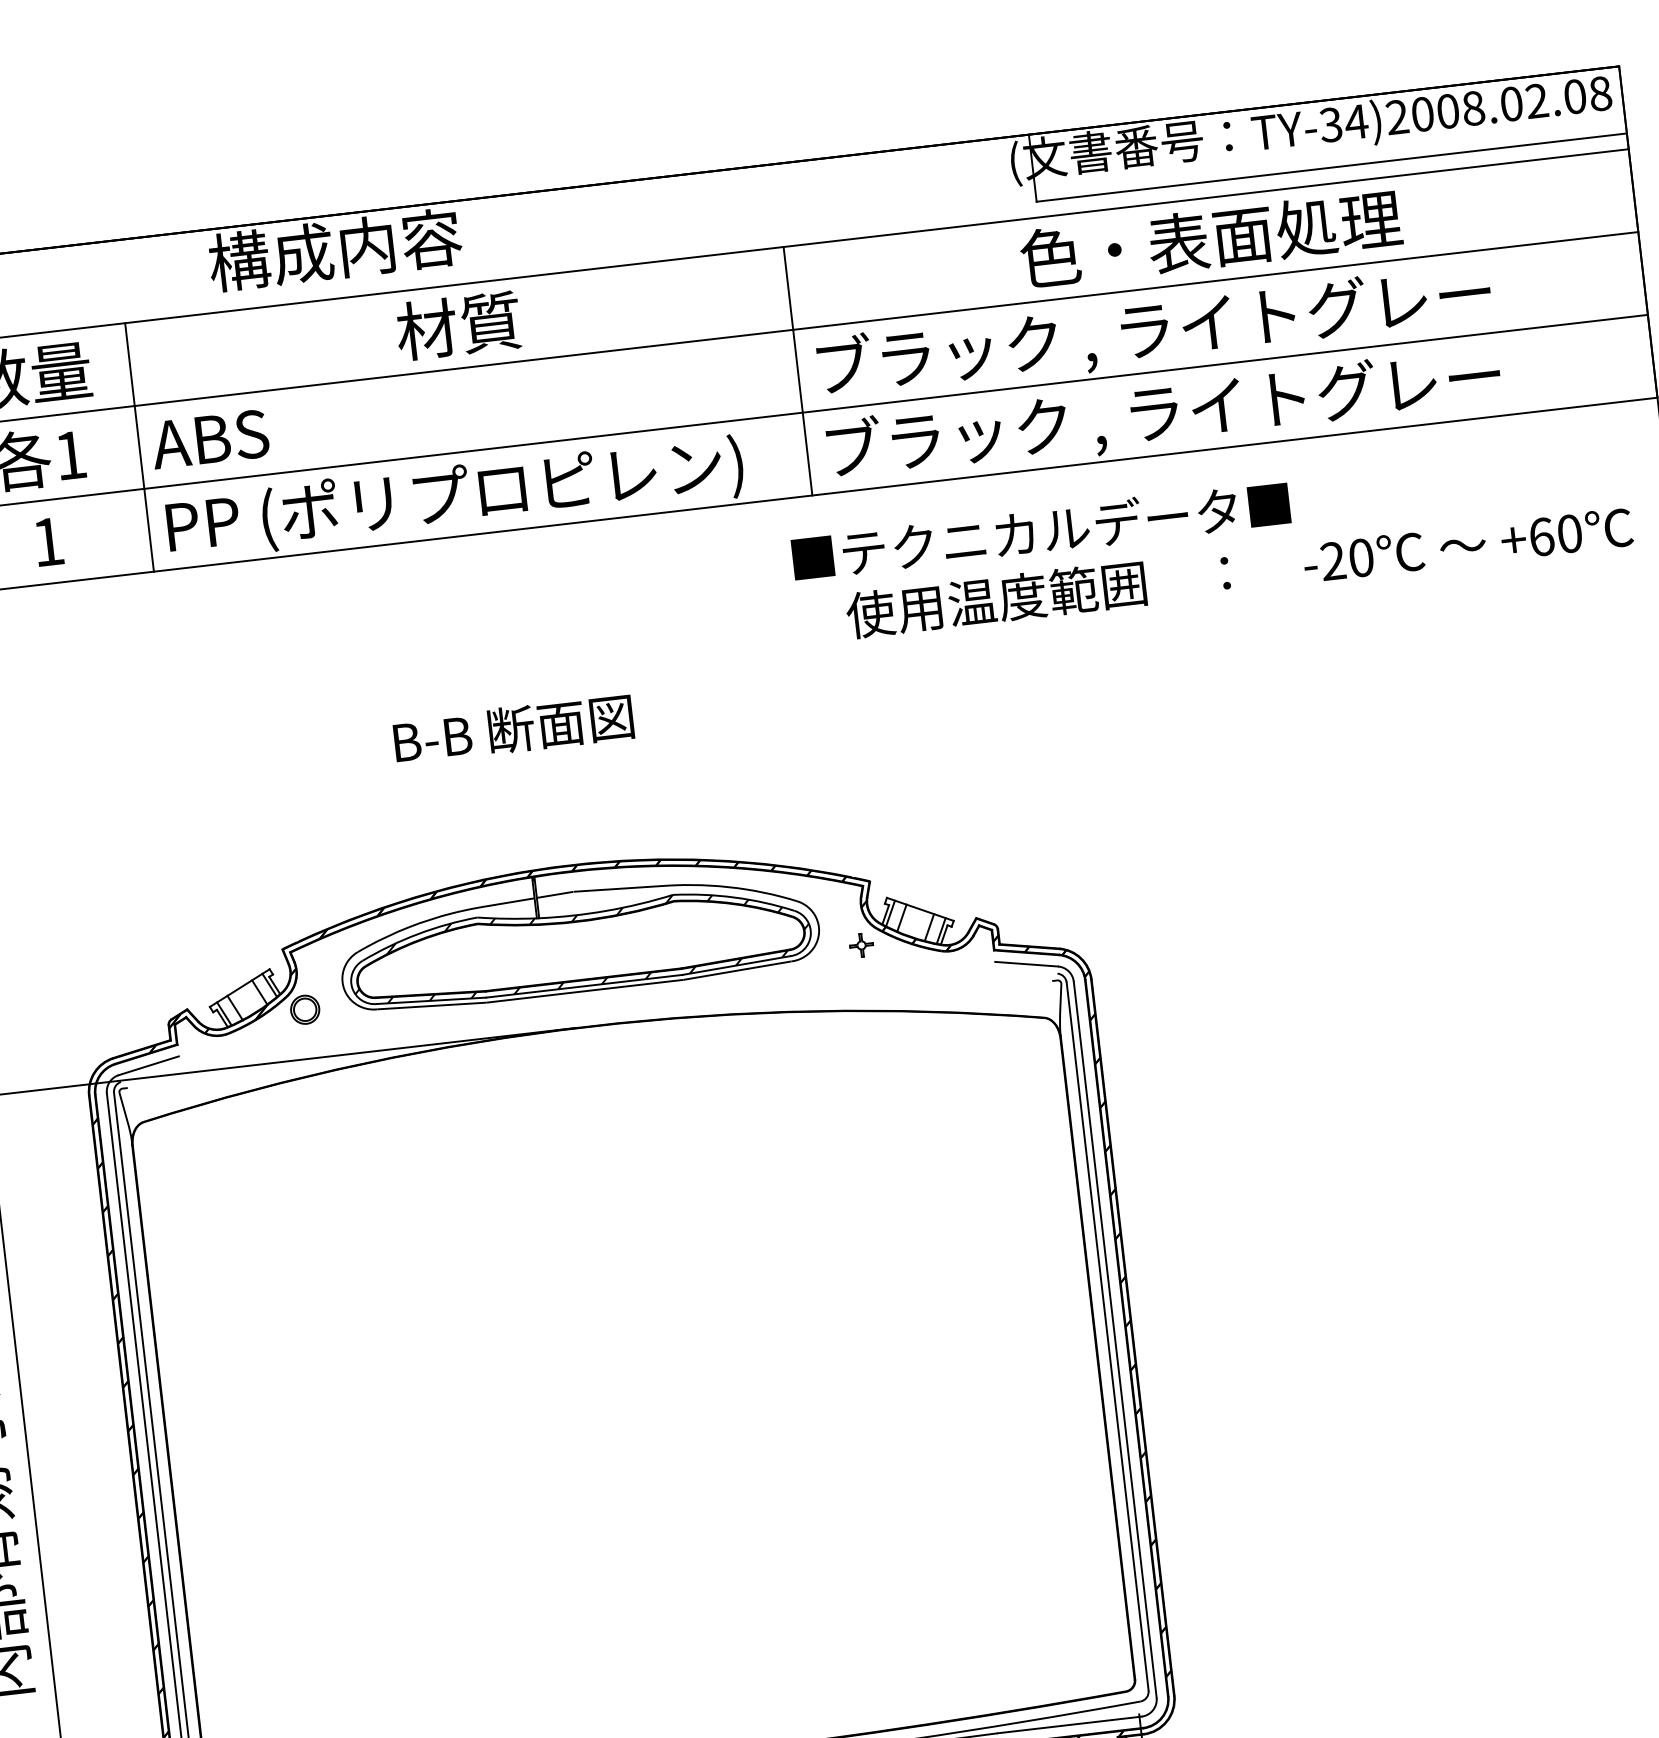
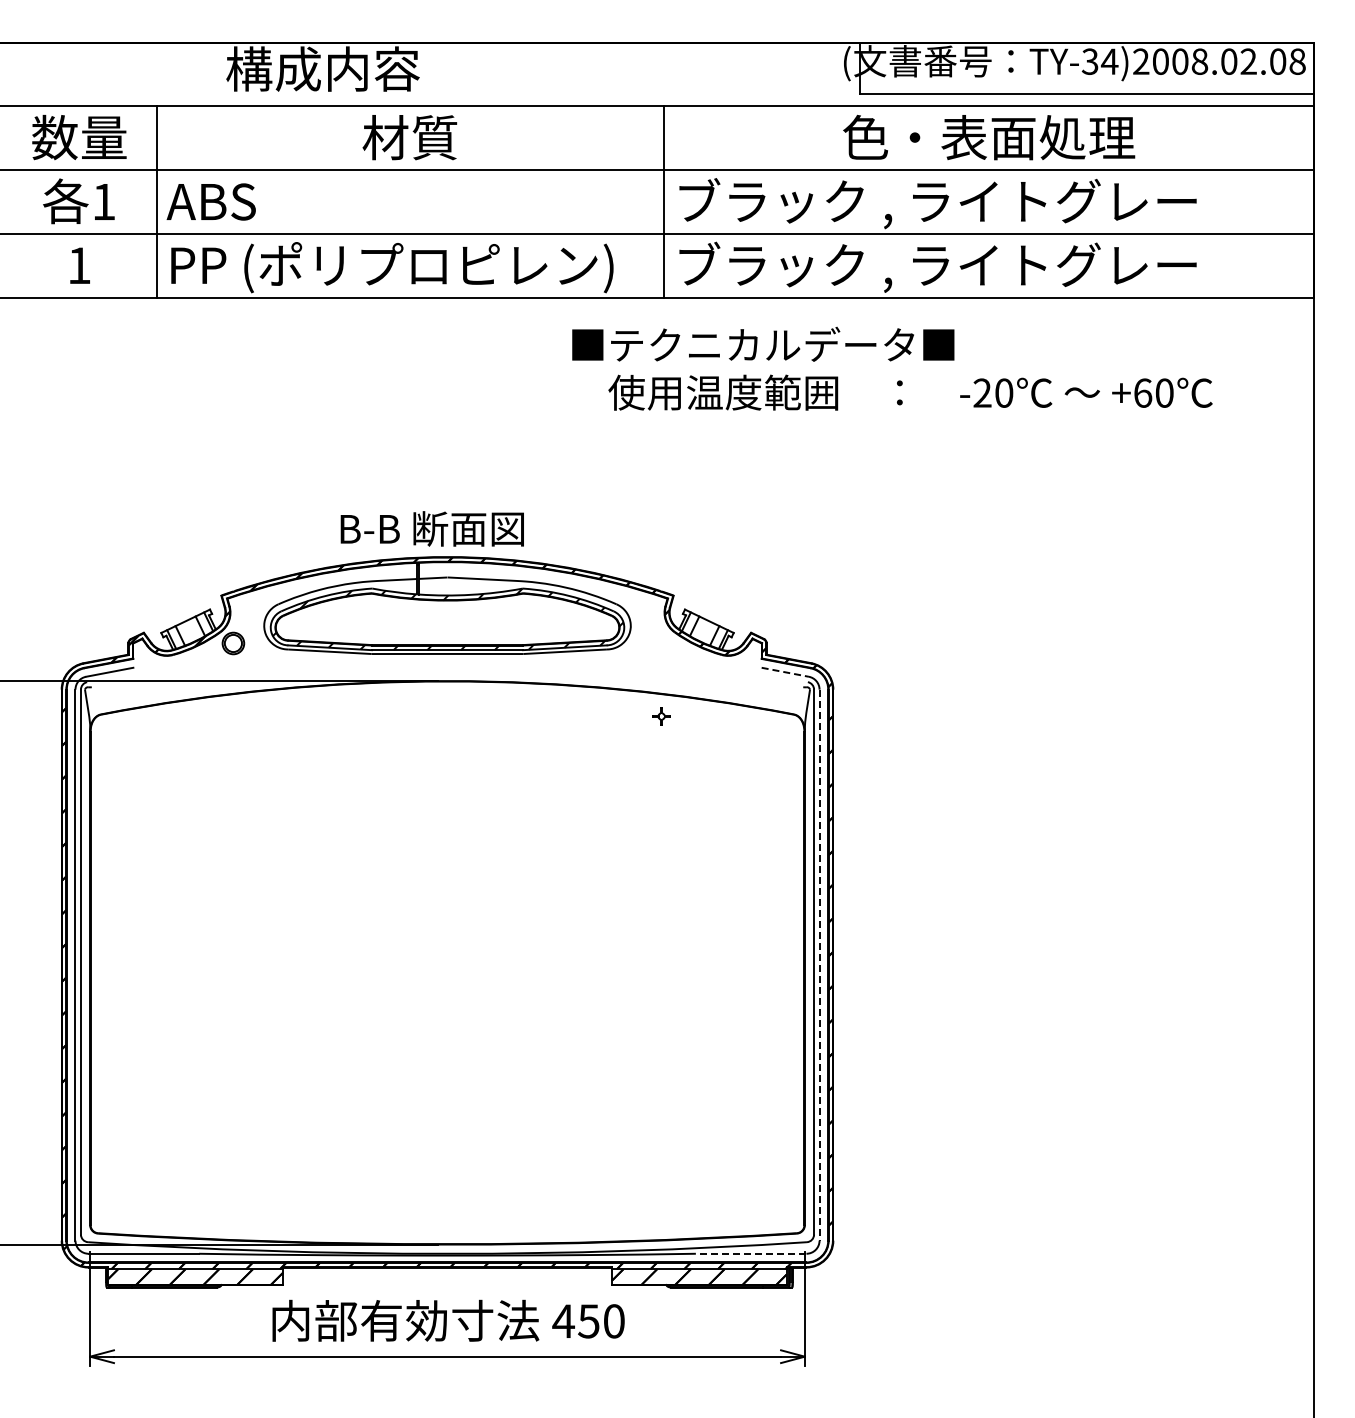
text: (1212, 542) -> (892, 368), moved
text: (512, 729) -> (431, 528), moved
part: (861, 945) -> (661, 716), moved
line: (1026, 964) -> (785, 672), solid -> dashed
line: (1115, 1340) -> (819, 965), solid -> dashed
line: (1068, 1724) -> (750, 1253), solid -> dashed

